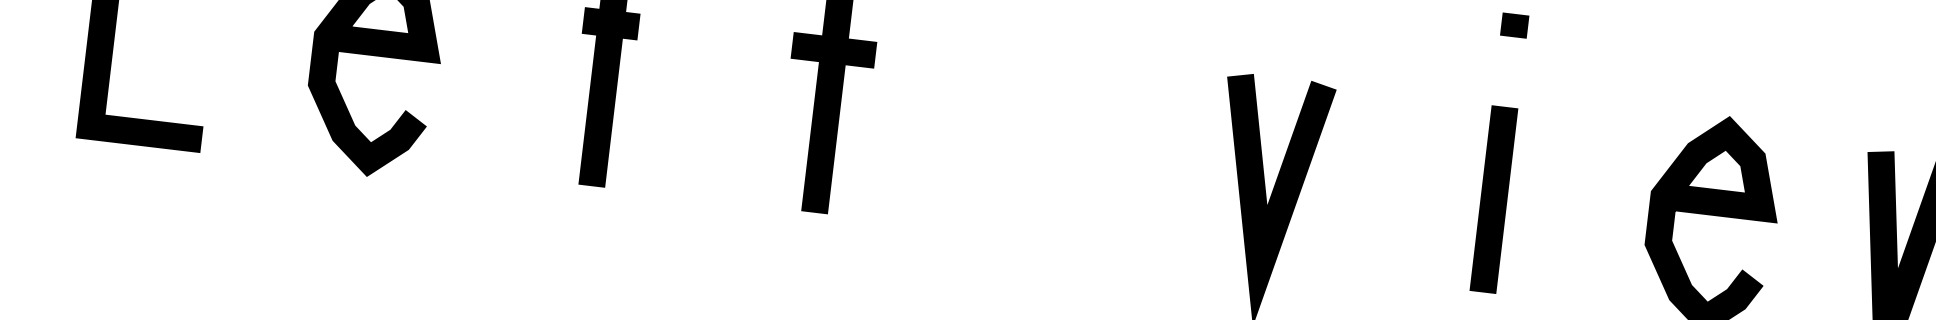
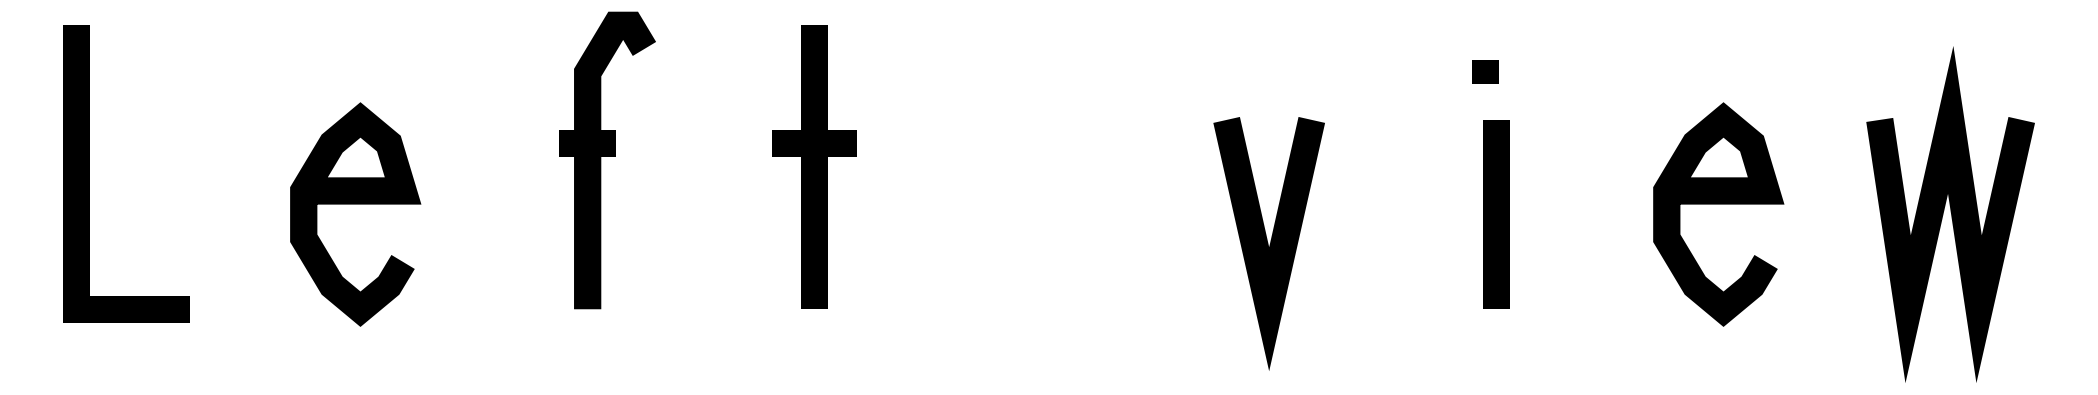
line: (1514, 25) -> (1485, 71), moved

